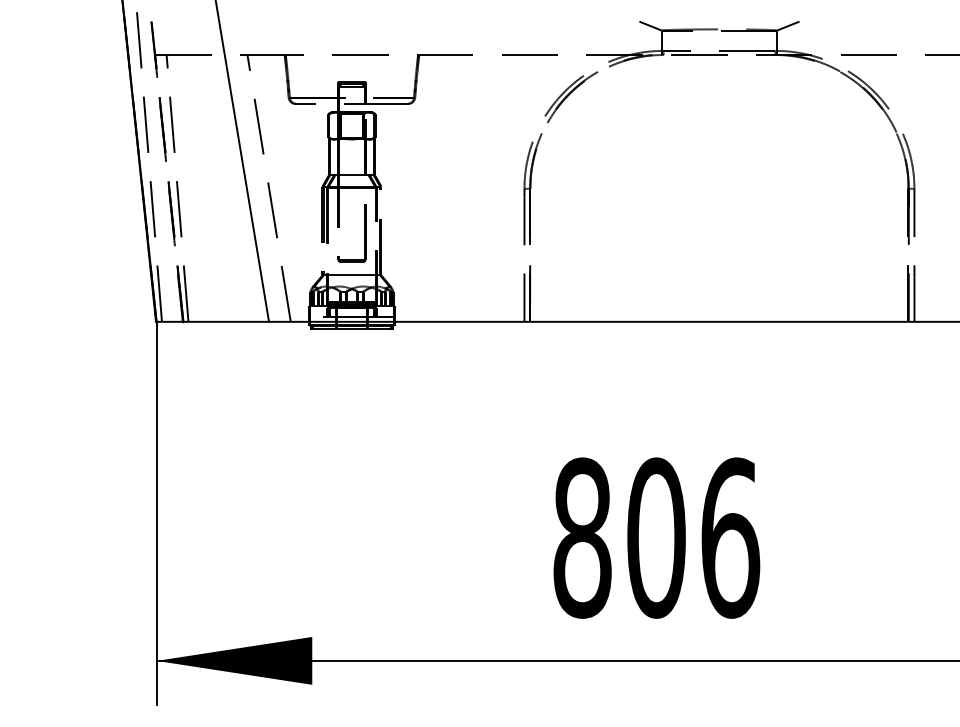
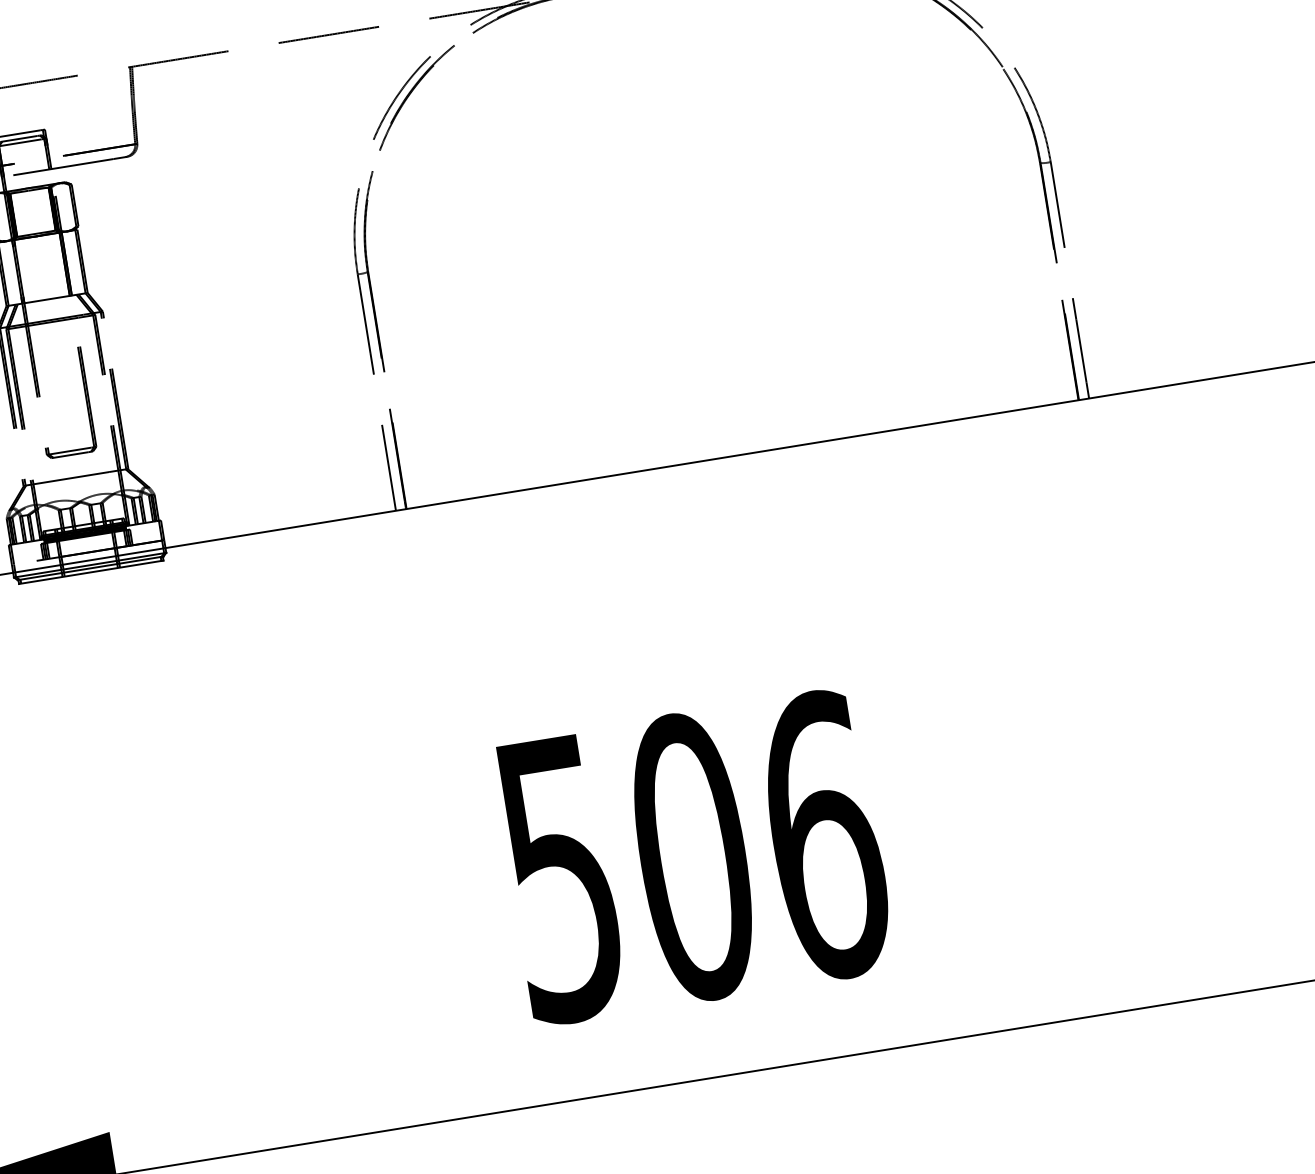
text: (582, 537) -> (561, 877), 806 -> 506

